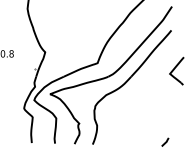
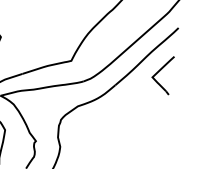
part: (176, 70) -> (161, 73), moved

